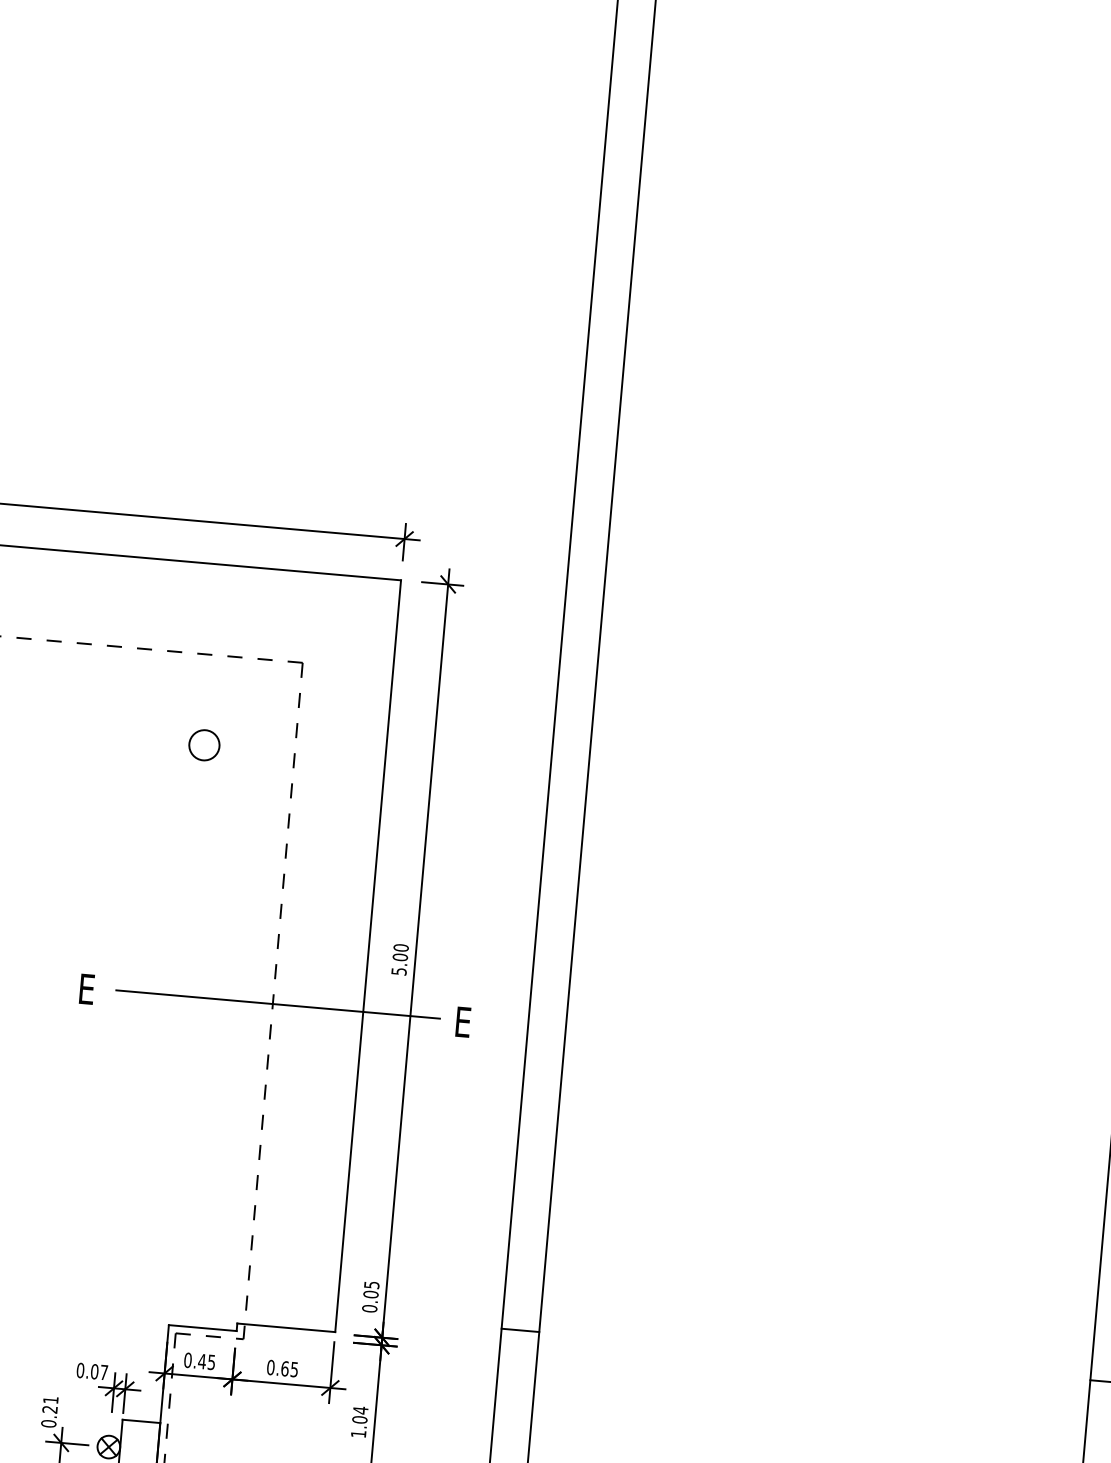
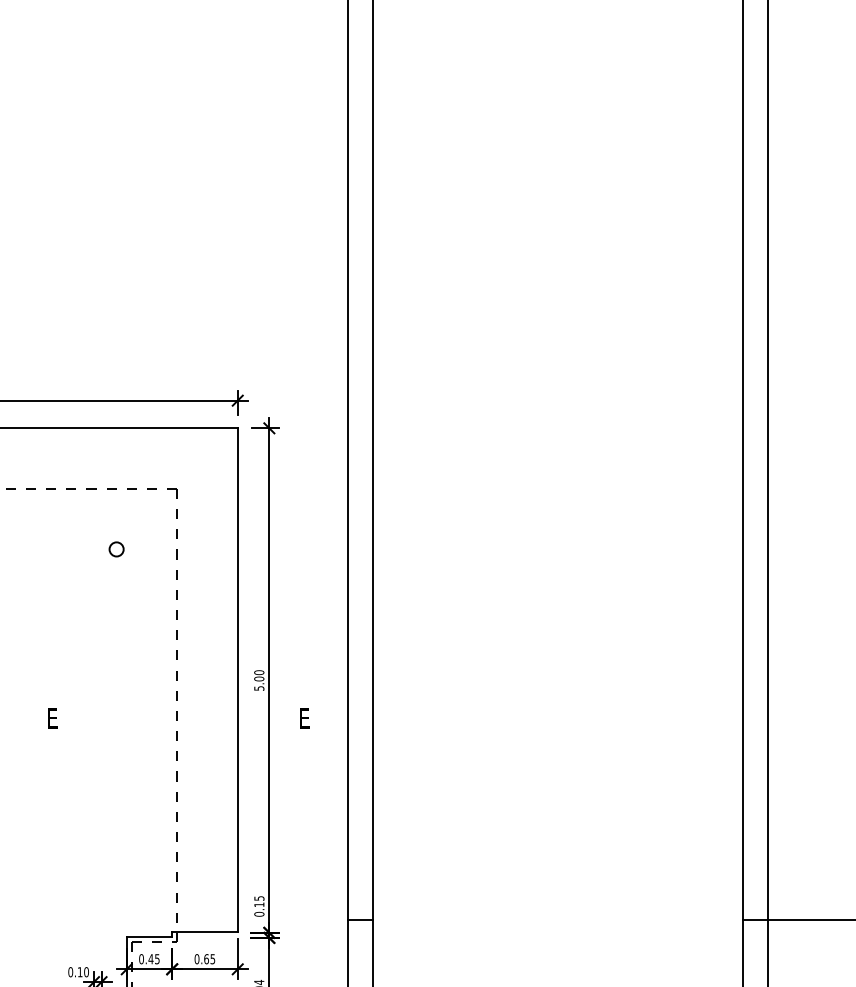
circle: (204, 745) -> (116, 549), size x0.7
line: (277, 1004) -> (180, 717), removed
text: (371, 1294) -> (259, 904), 0.05 -> 0.15
text: (98, 1372) -> (82, 972), 0.07 -> 0.10

